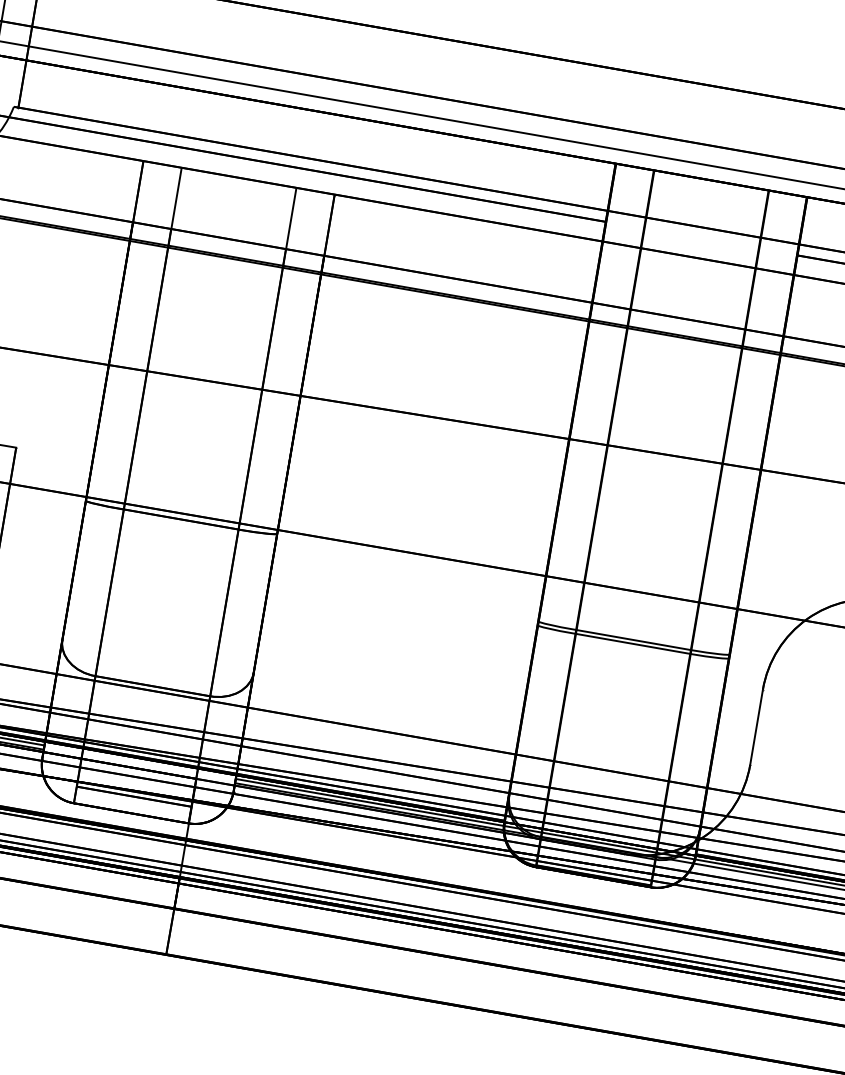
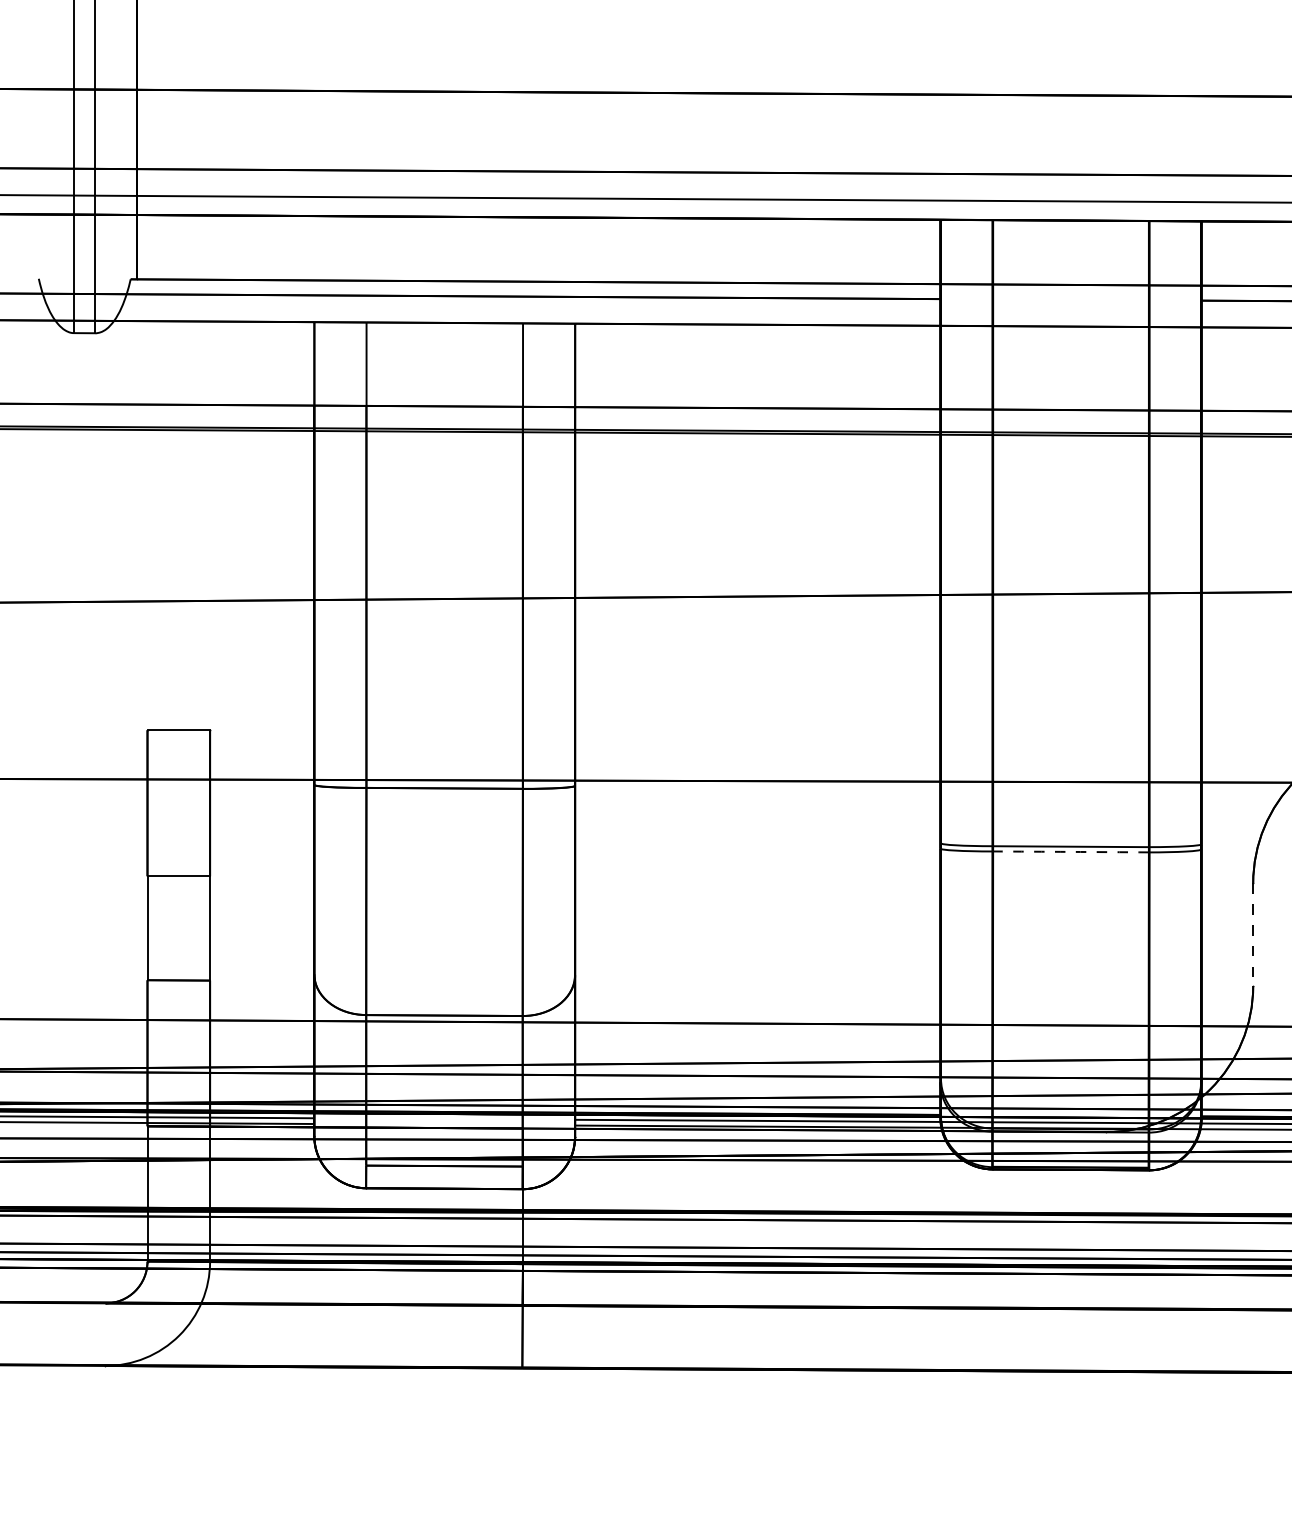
arc: (632, 643) -> (1070, 851), solid -> dashed
line: (756, 727) -> (1253, 935), solid -> dashed

